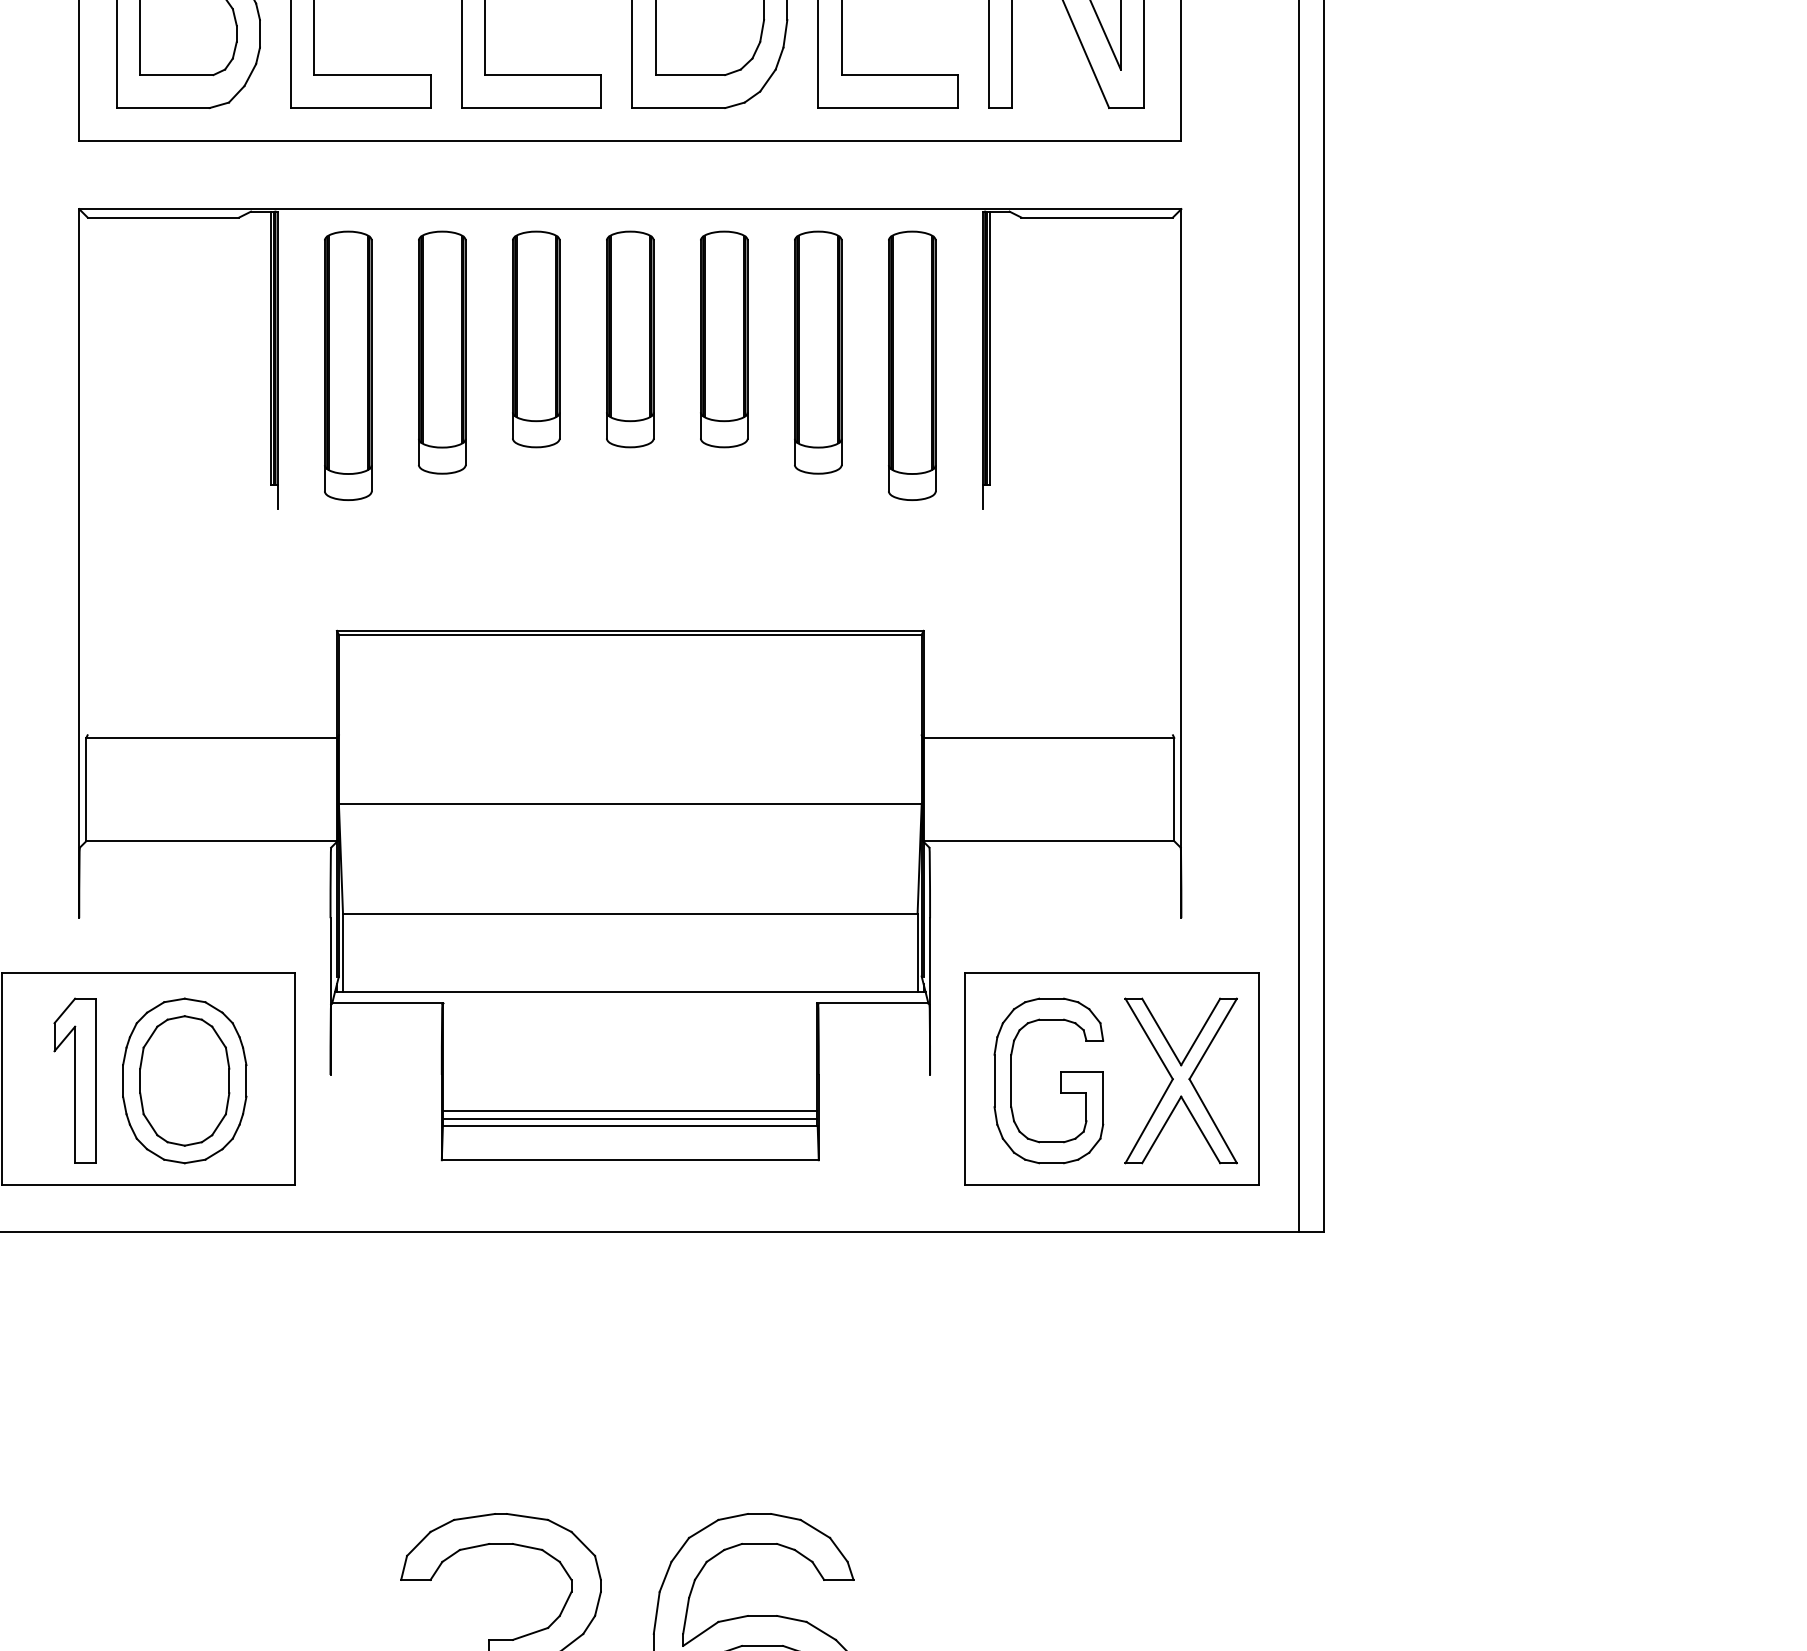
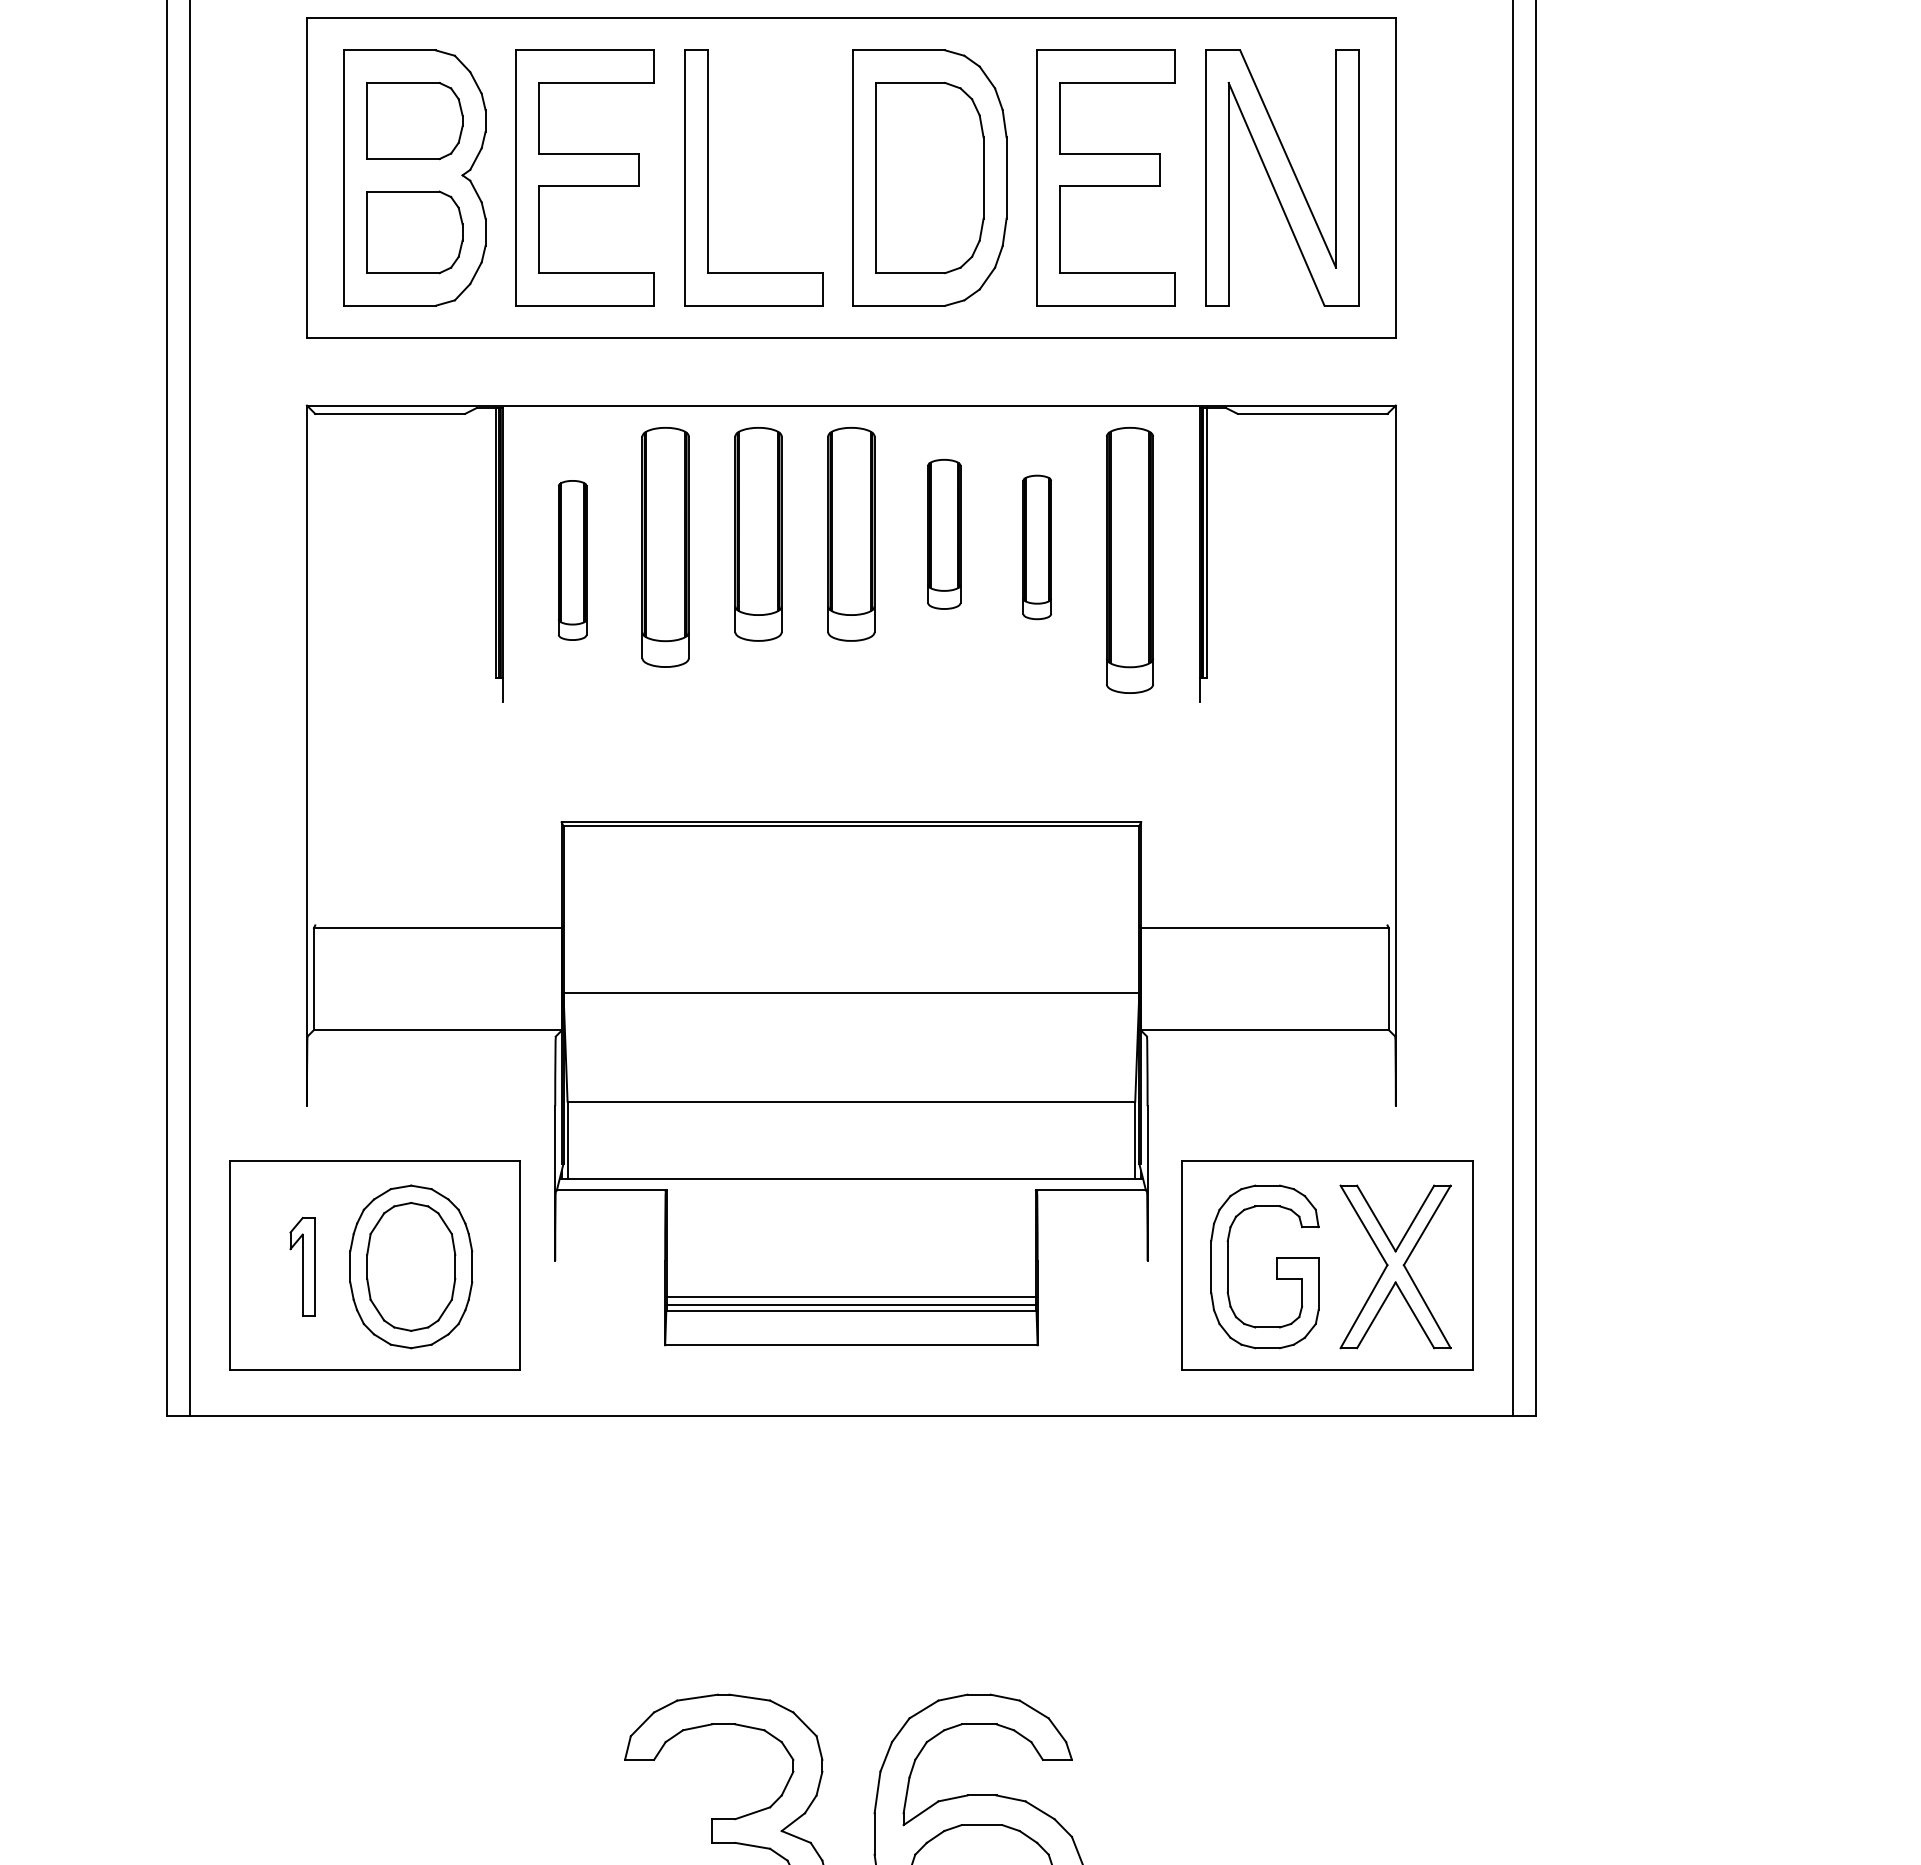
part: (724, 339) -> (944, 534), size x0.7
part: (818, 352) -> (1037, 547), size x0.6
part: (347, 365) -> (572, 560), size x0.6
part: (74, 1080) -> (302, 1266), size x0.6

